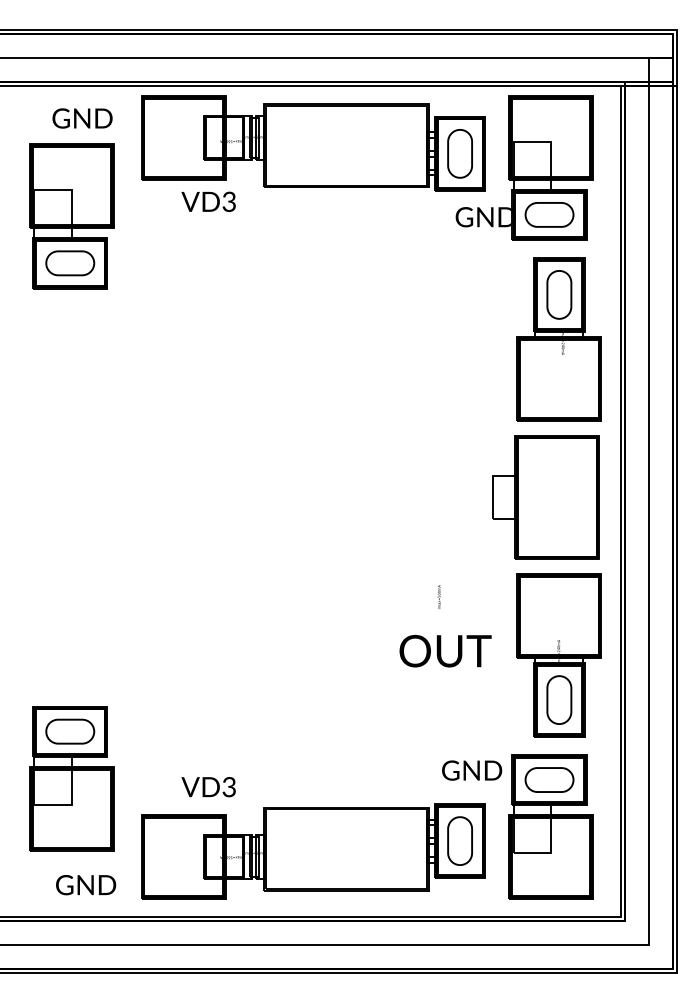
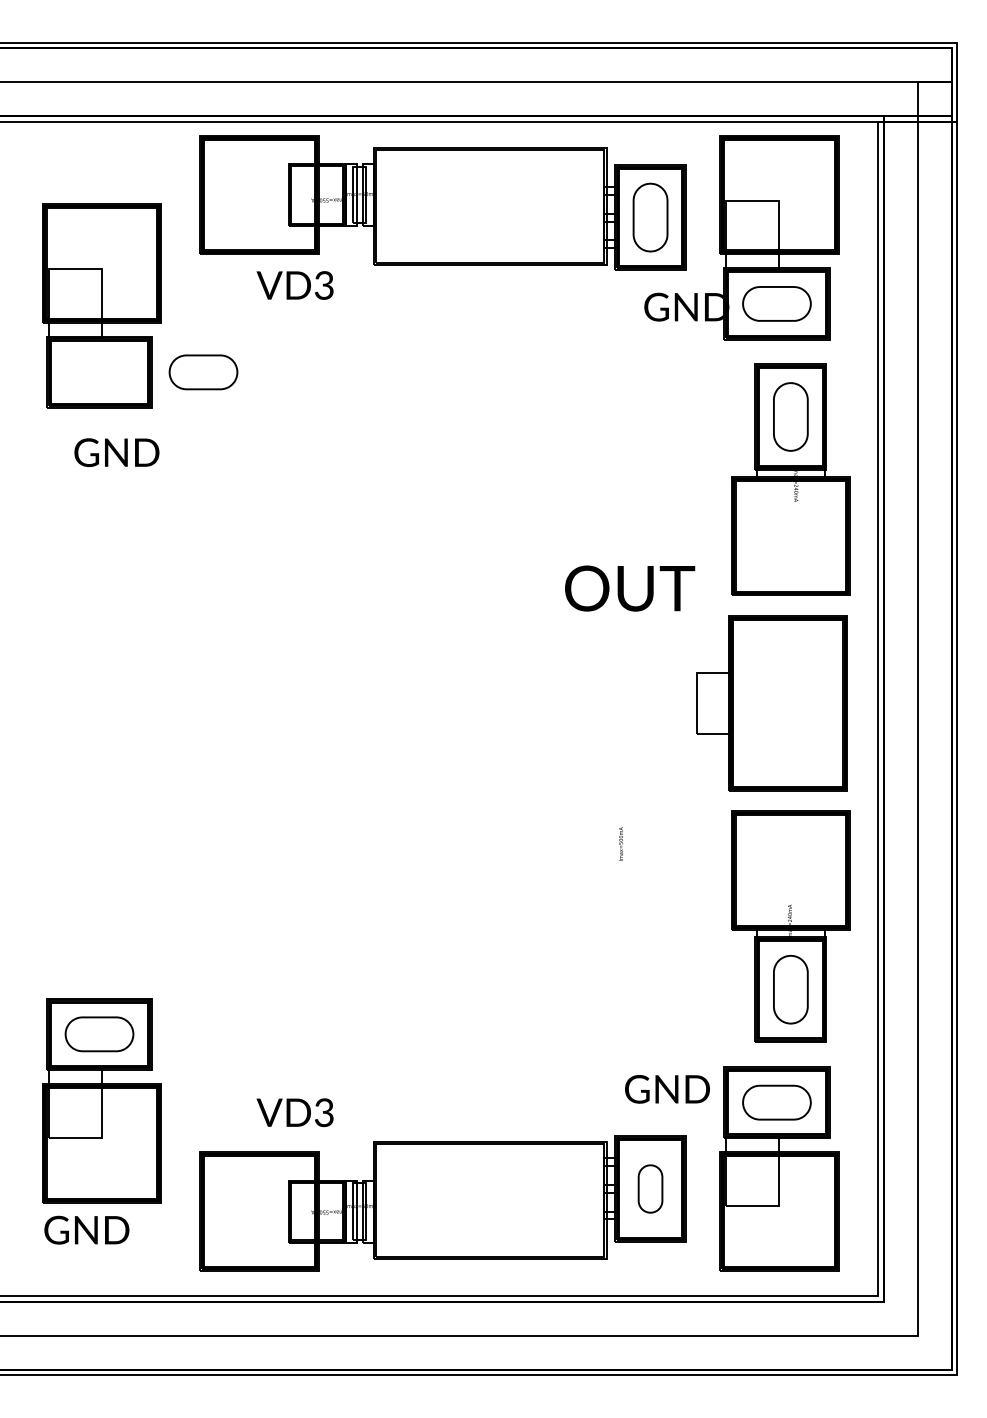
text: (82, 118) -> (116, 452), moved
part: (70, 263) -> (203, 372), moved
text: (445, 651) -> (630, 588), moved
part: (460, 840) -> (650, 1188), size x0.7
text: (85, 884) -> (86, 1229), moved

